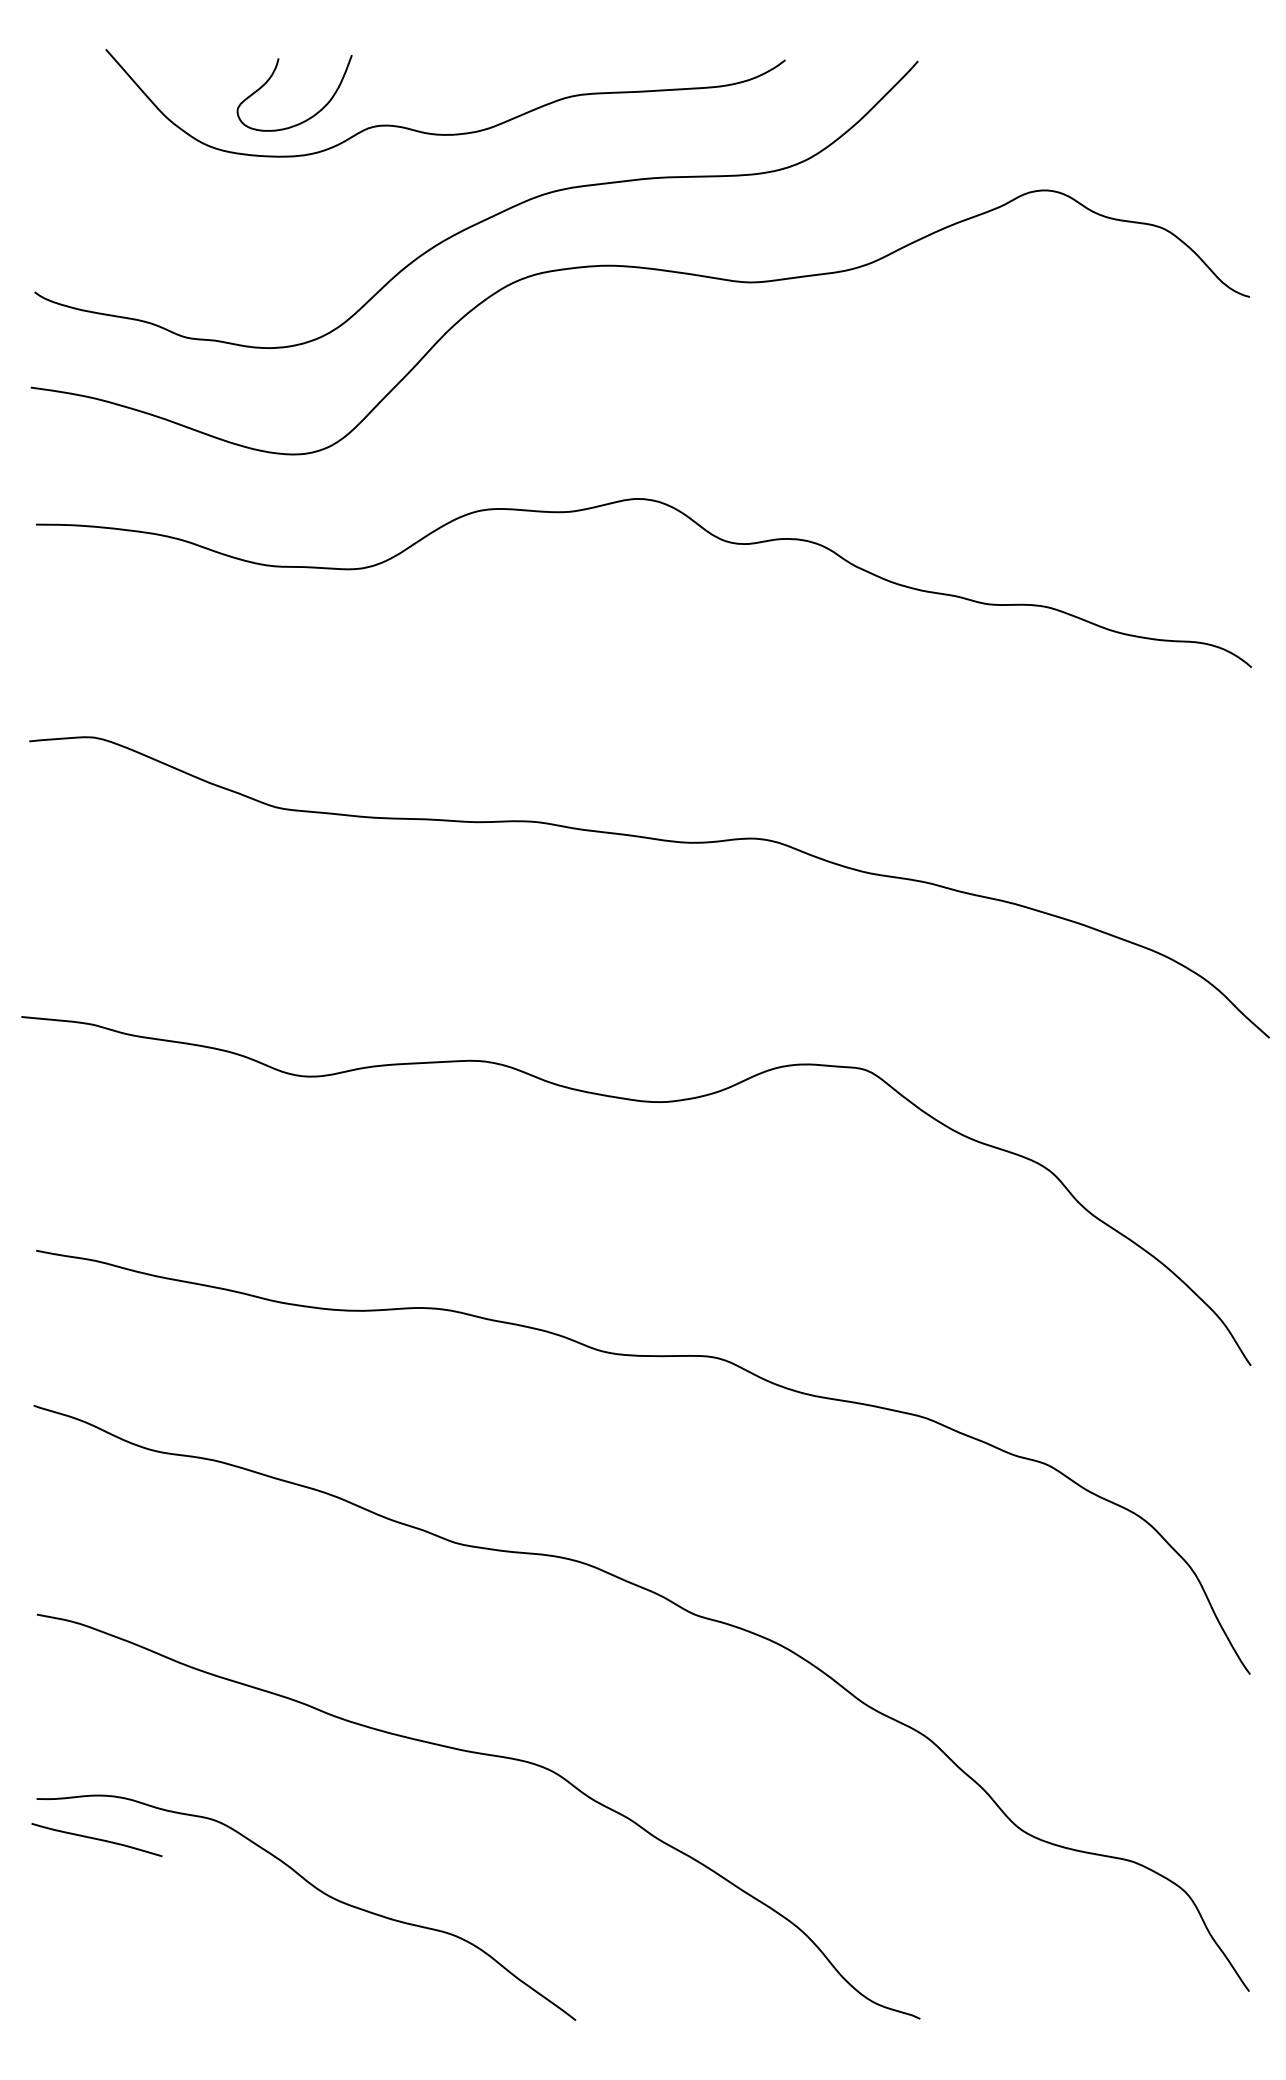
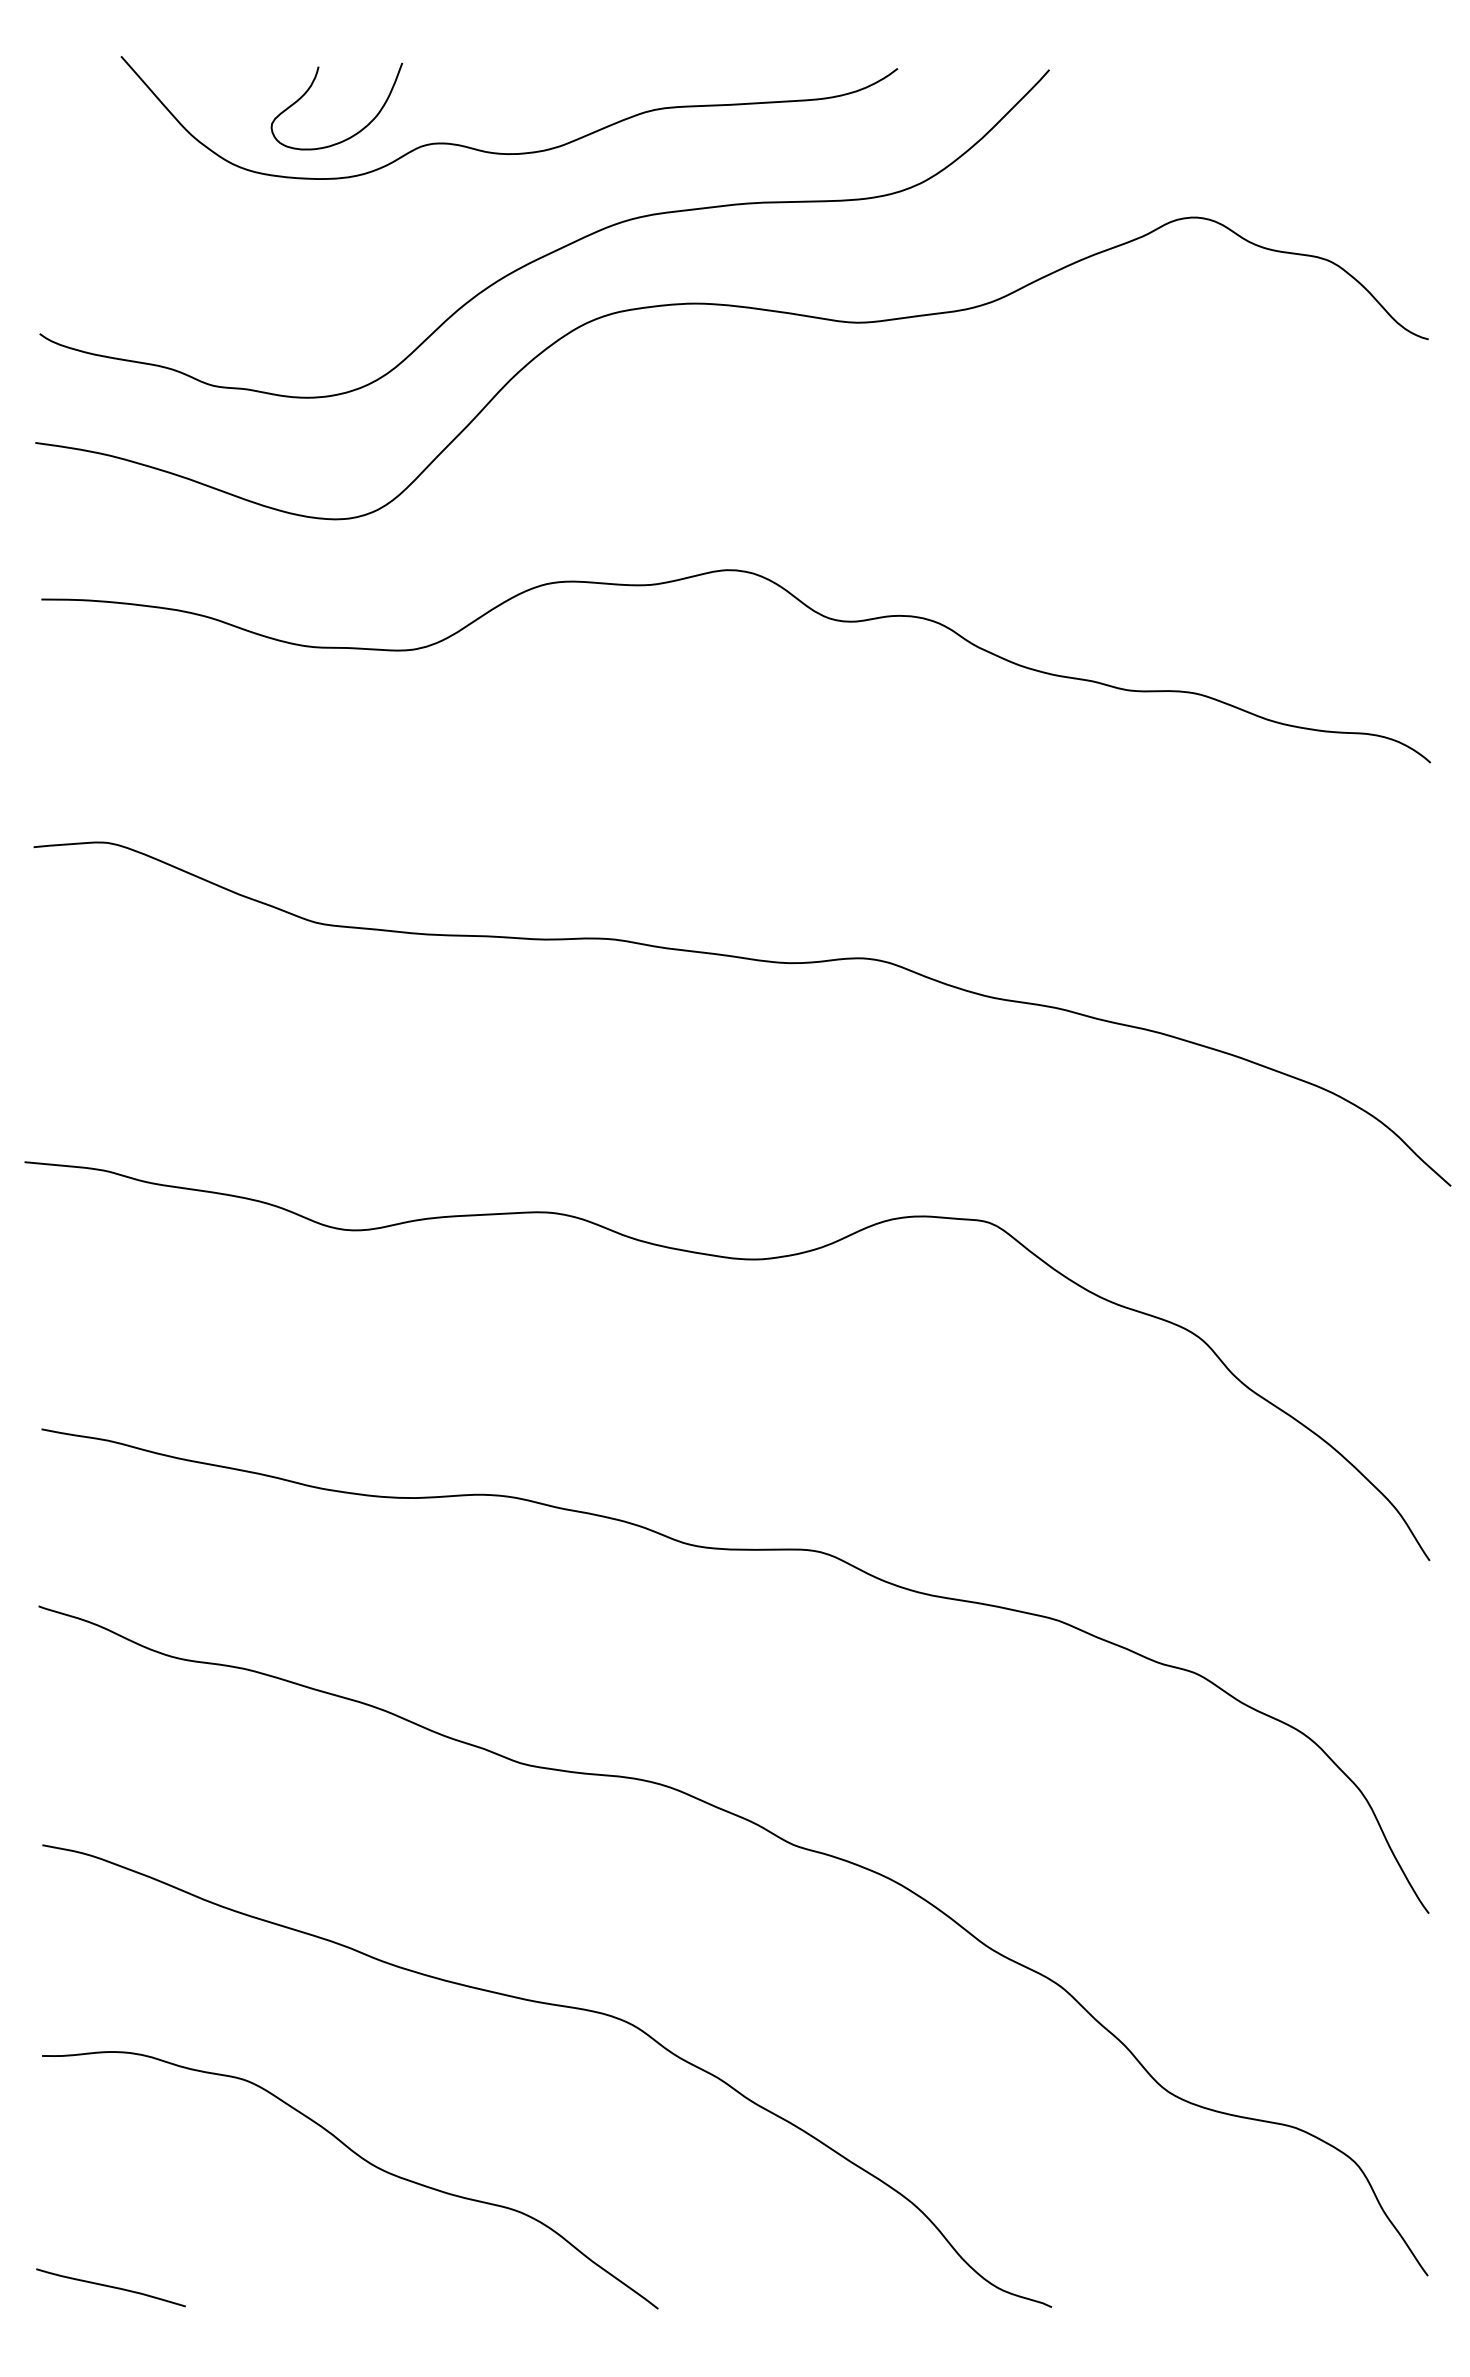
curve: (96, 1839) -> (110, 2287), moved

